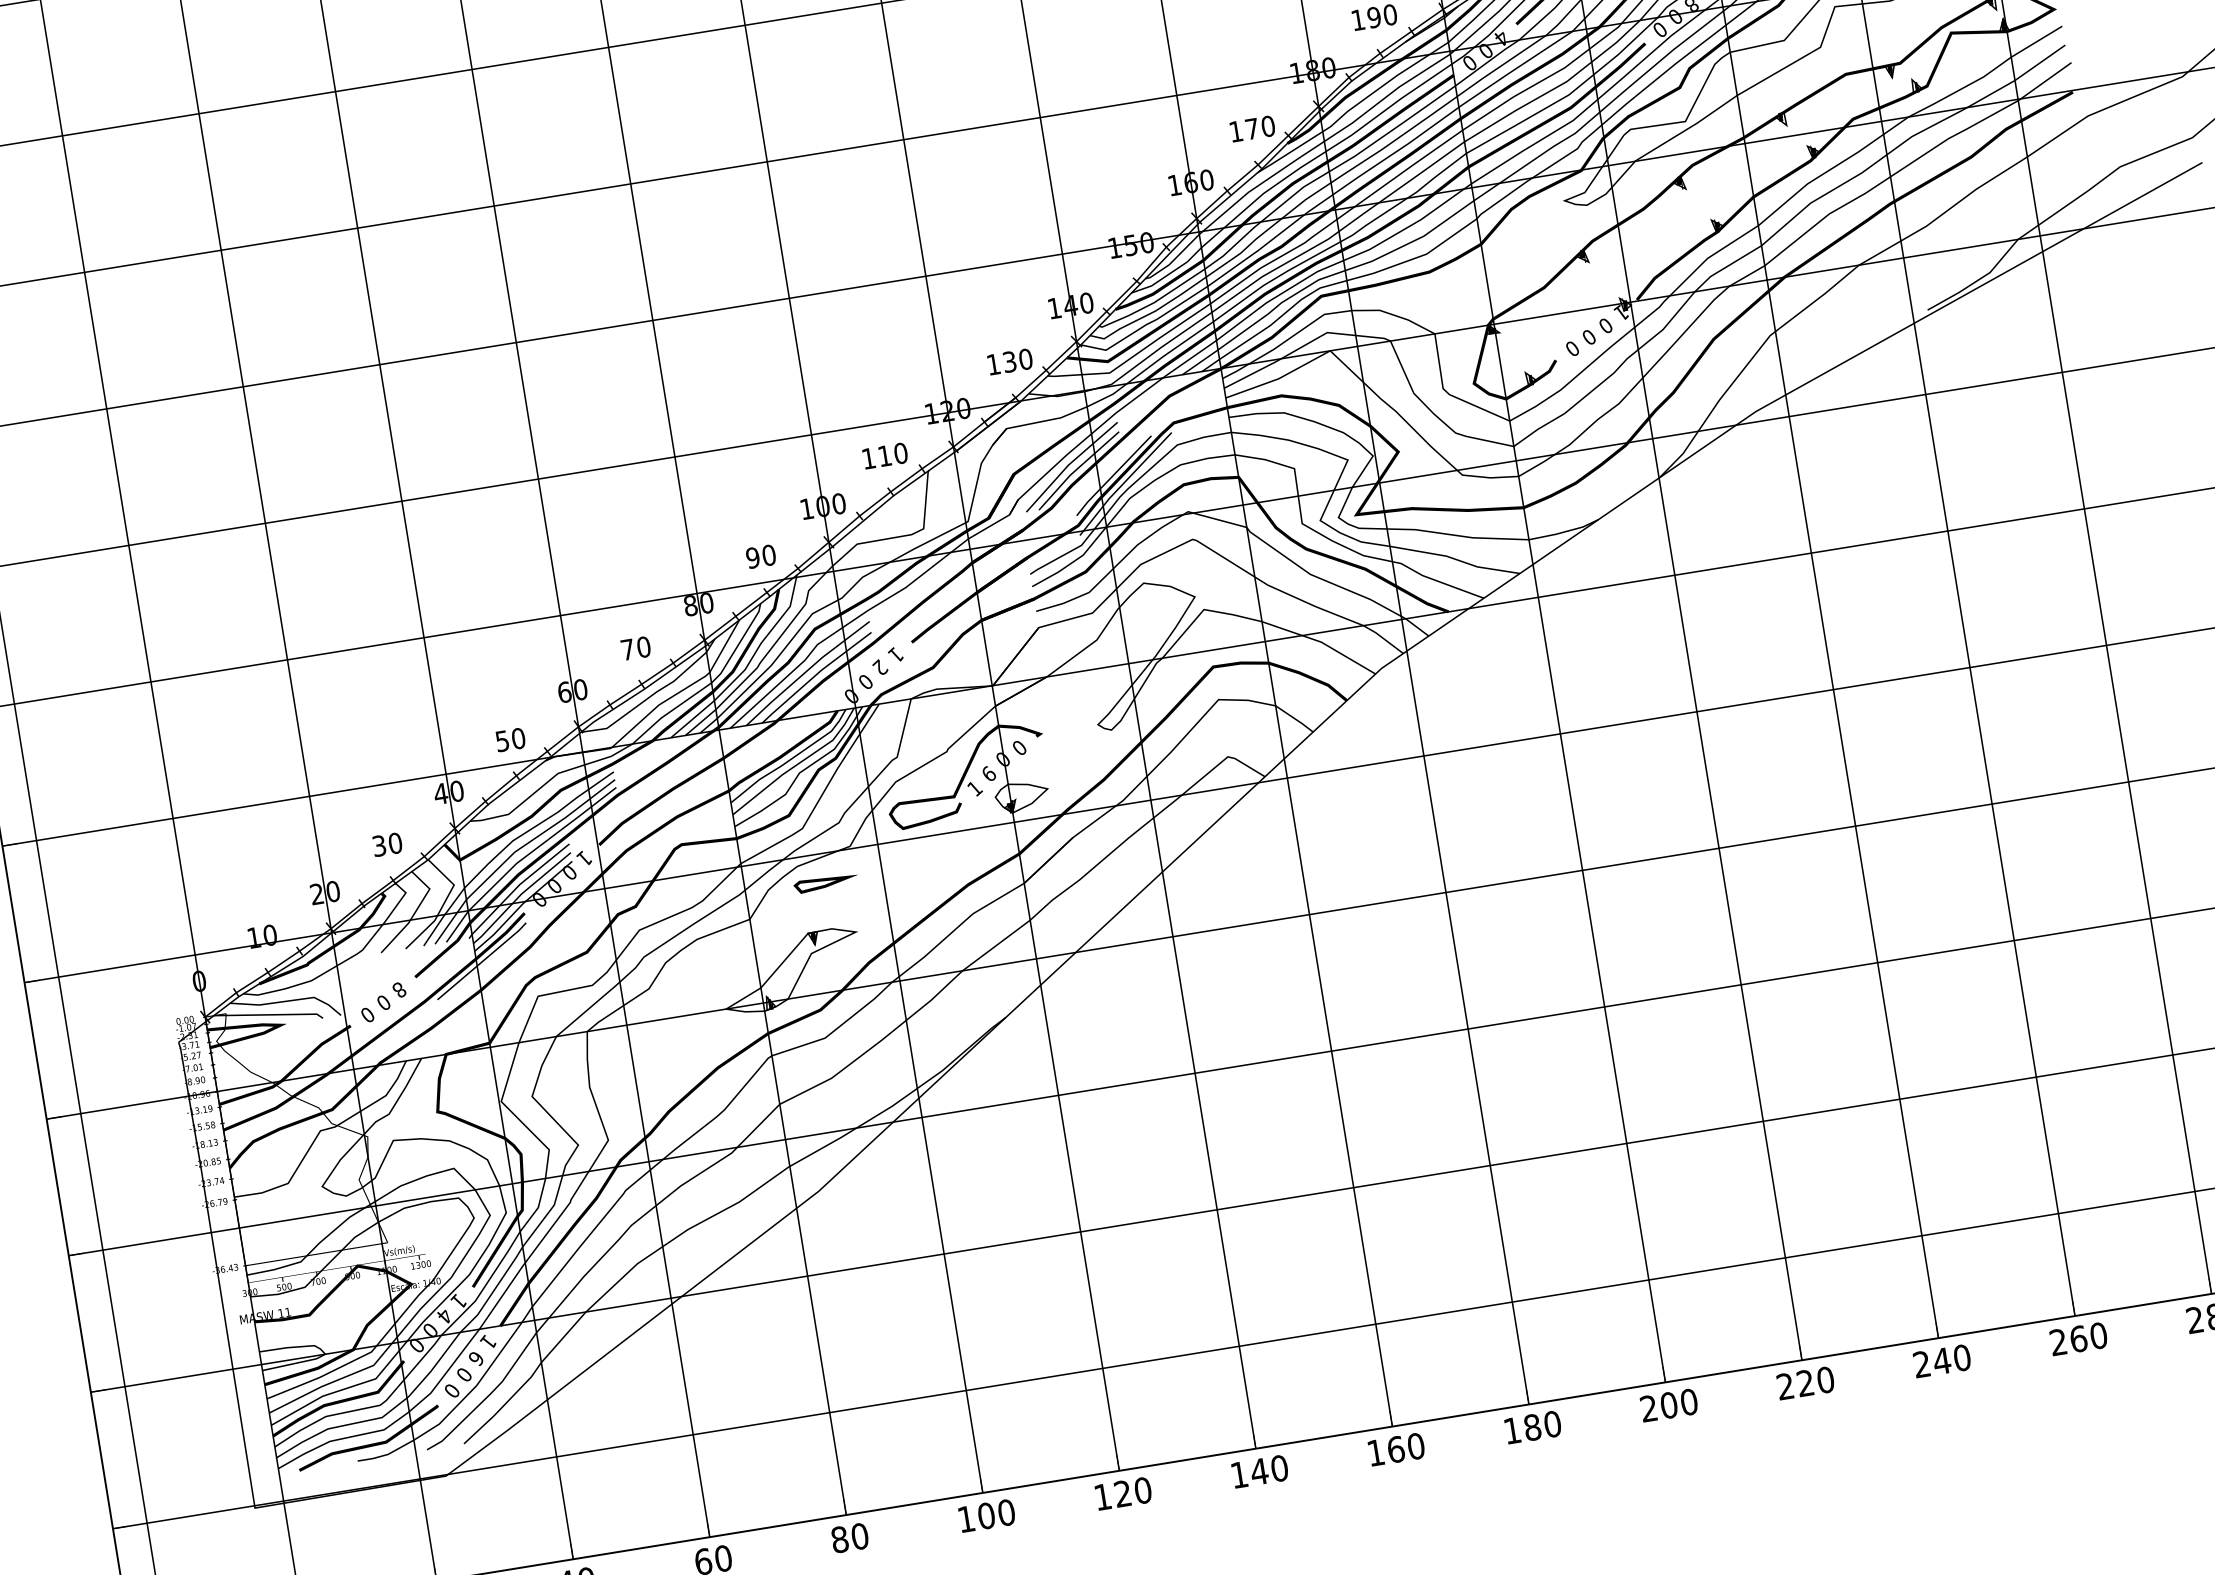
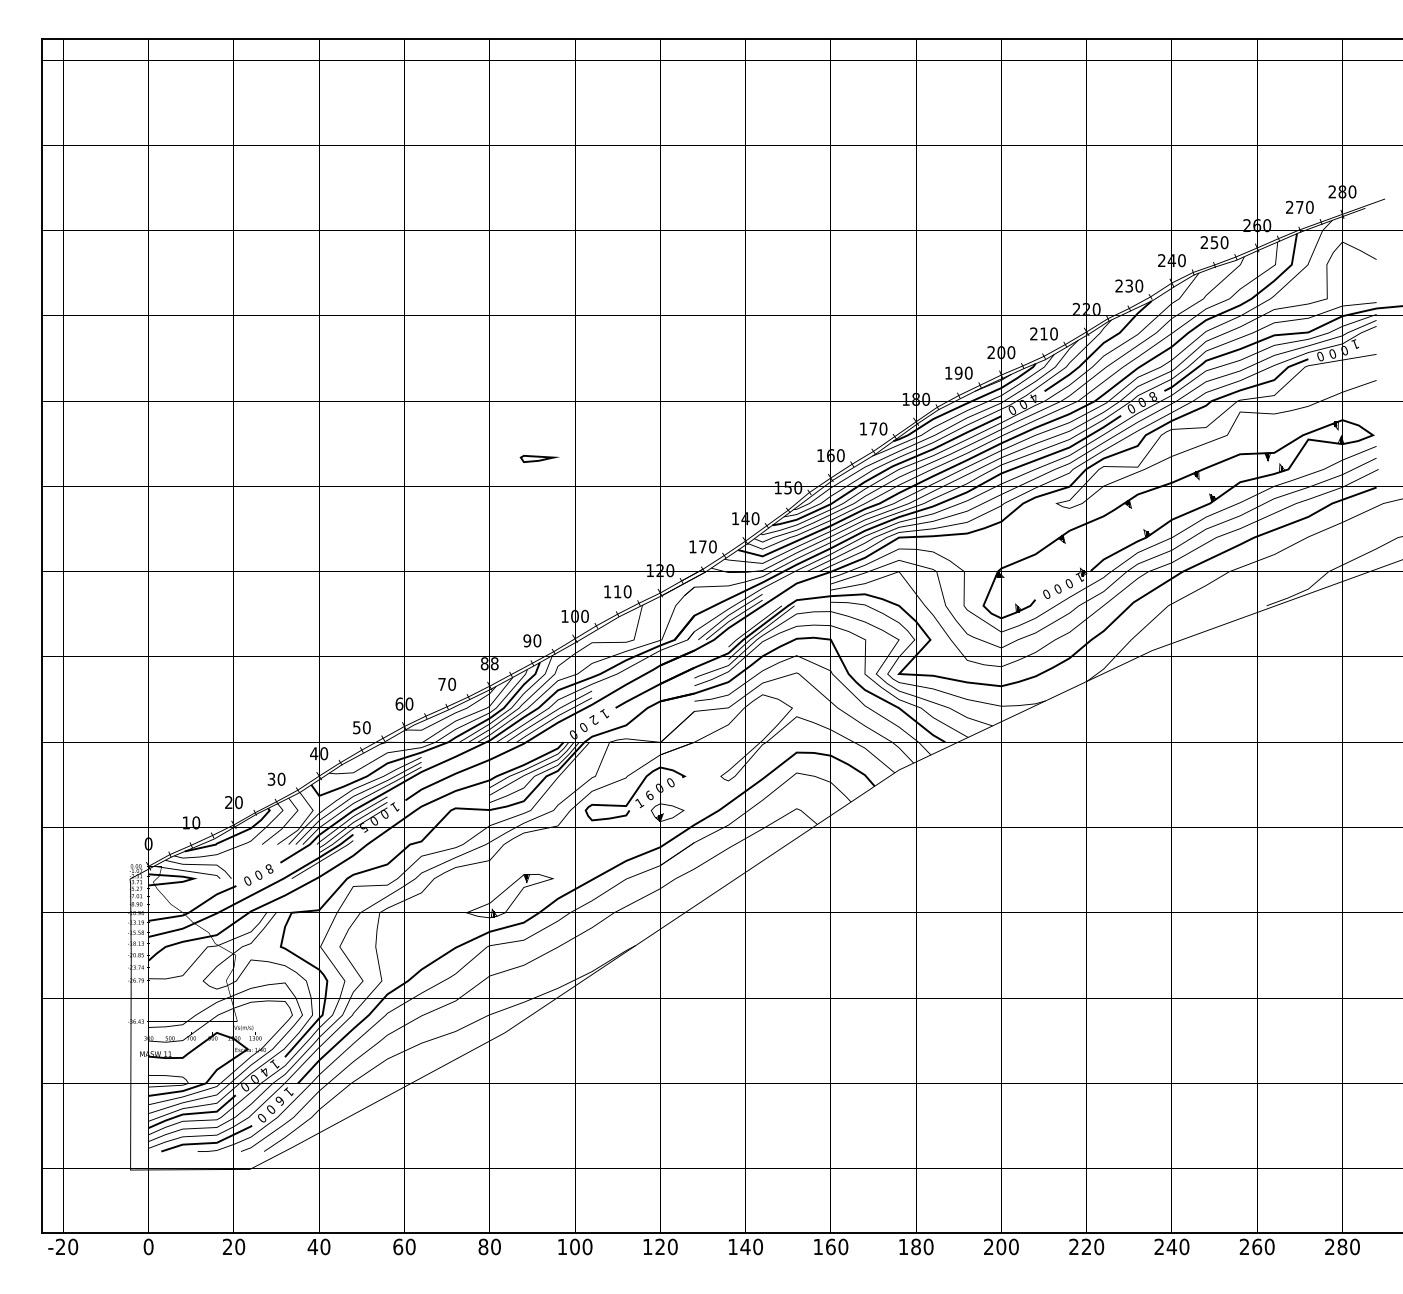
text: (1009, 361) -> (702, 546), 130 -> 170
text: (706, 602) -> (494, 663), 80 -> 88
part: (825, 882) -> (539, 458), moved
text: (540, 898) -> (364, 827), 0 -> 5

